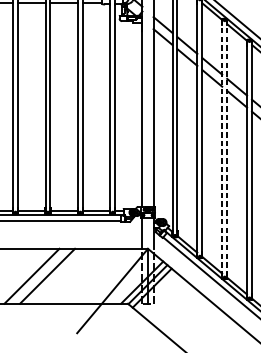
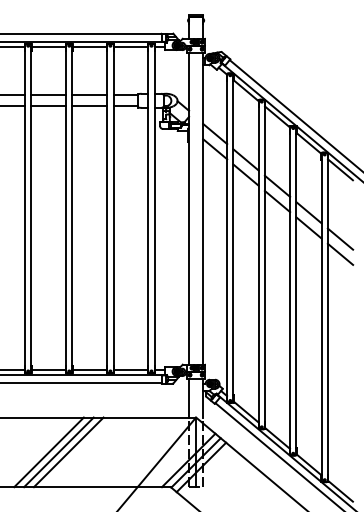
line: (222, 149) -> (290, 291), dashed -> solid
line: (227, 149) -> (296, 291), dashed -> solid
line: (39, 276) -> (58, 452), added

